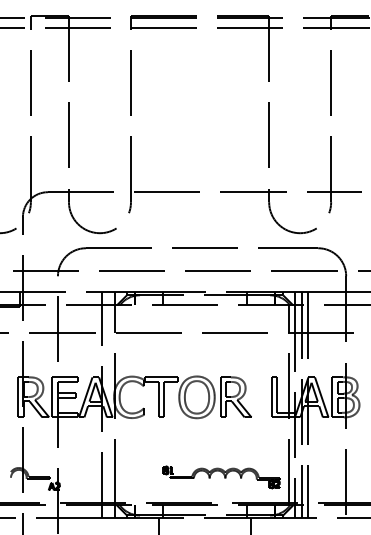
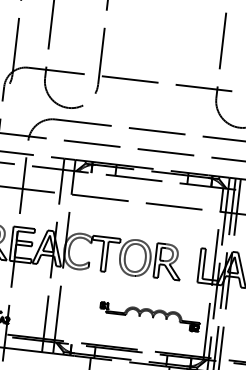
part: (221, 477) -> (149, 316), moved

